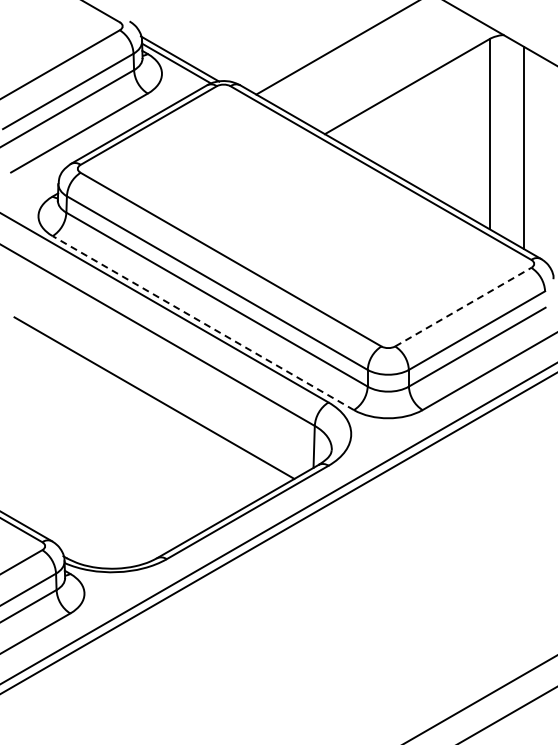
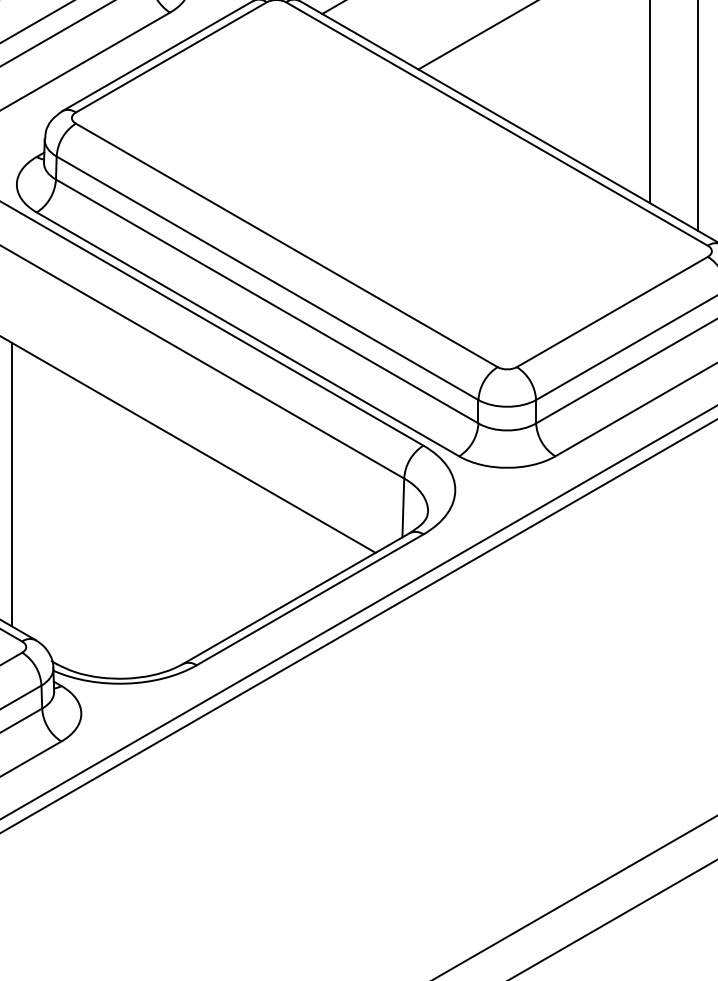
line: (463, 307) -> (612, 312), dashed -> solid
line: (203, 323) -> (248, 334), dashed -> solid
line: (35, 430) -> (12, 484), added

